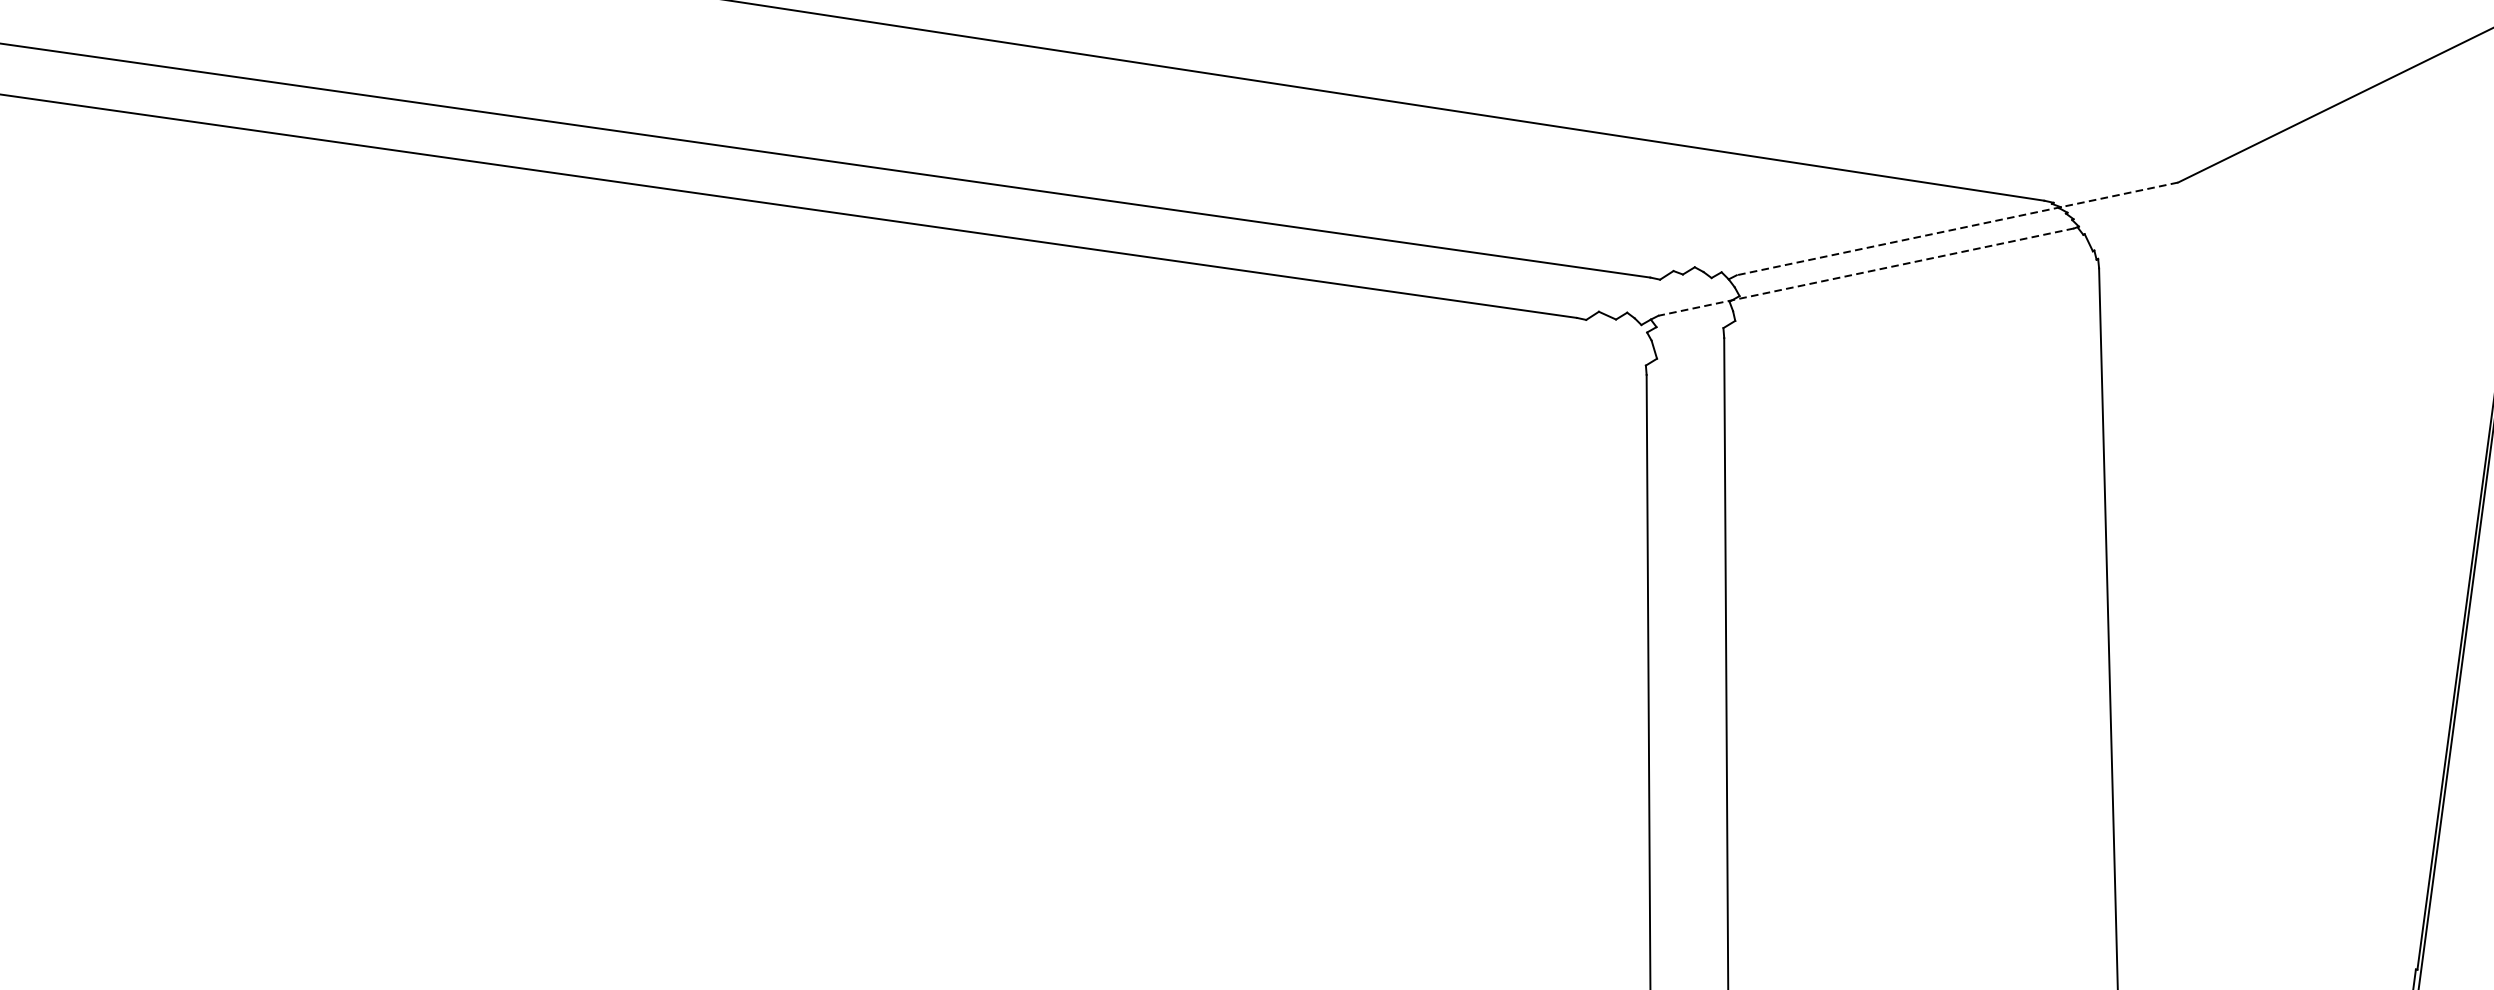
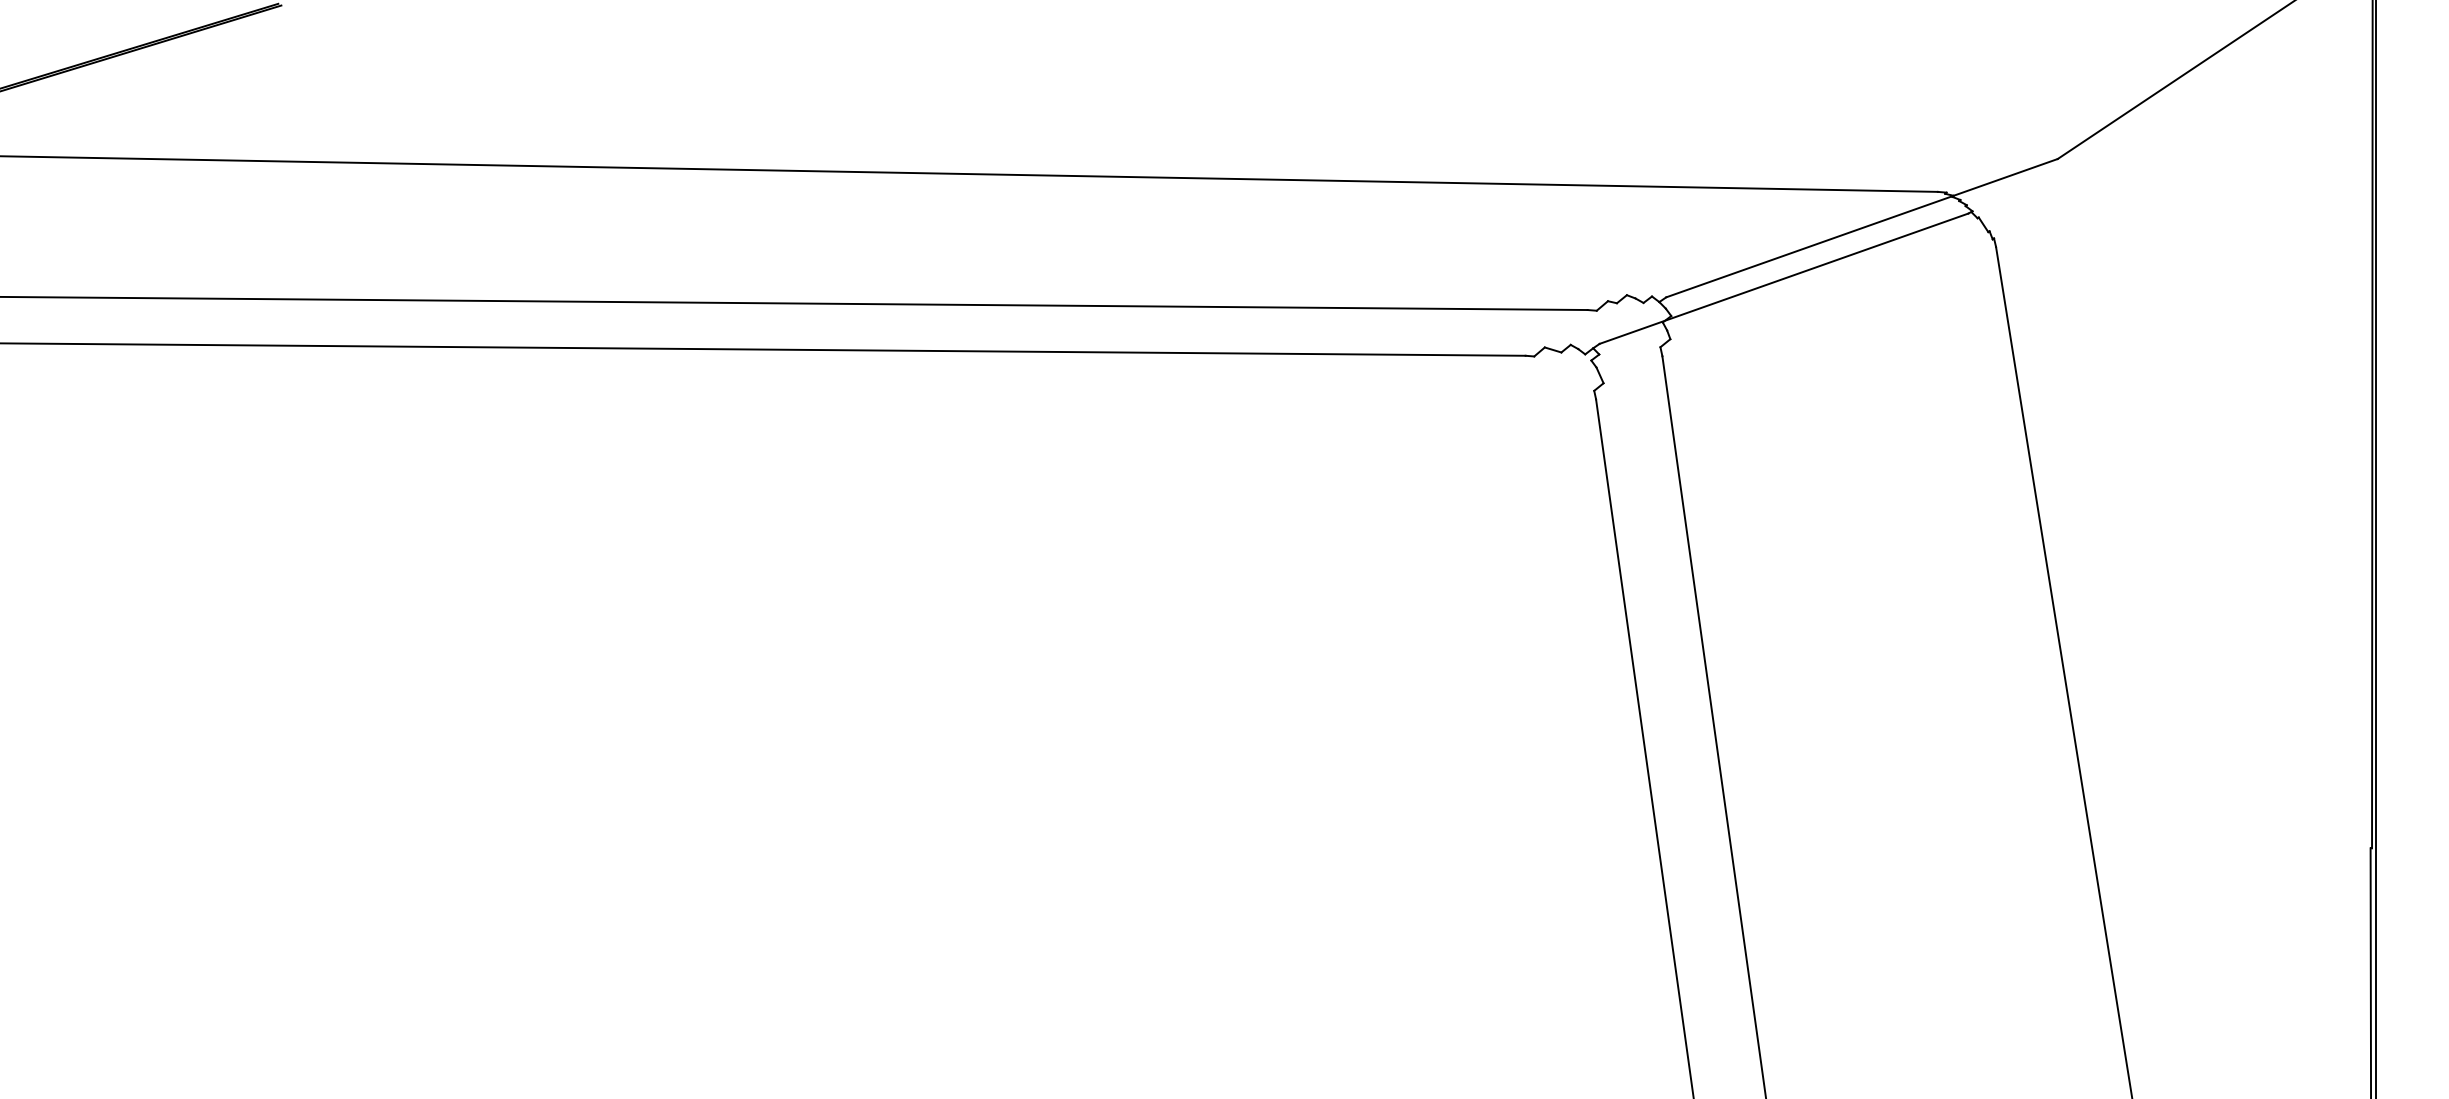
line: (1956, 229) -> (1861, 228), dashed -> solid
line: (1866, 271) -> (1784, 278), dashed -> solid

